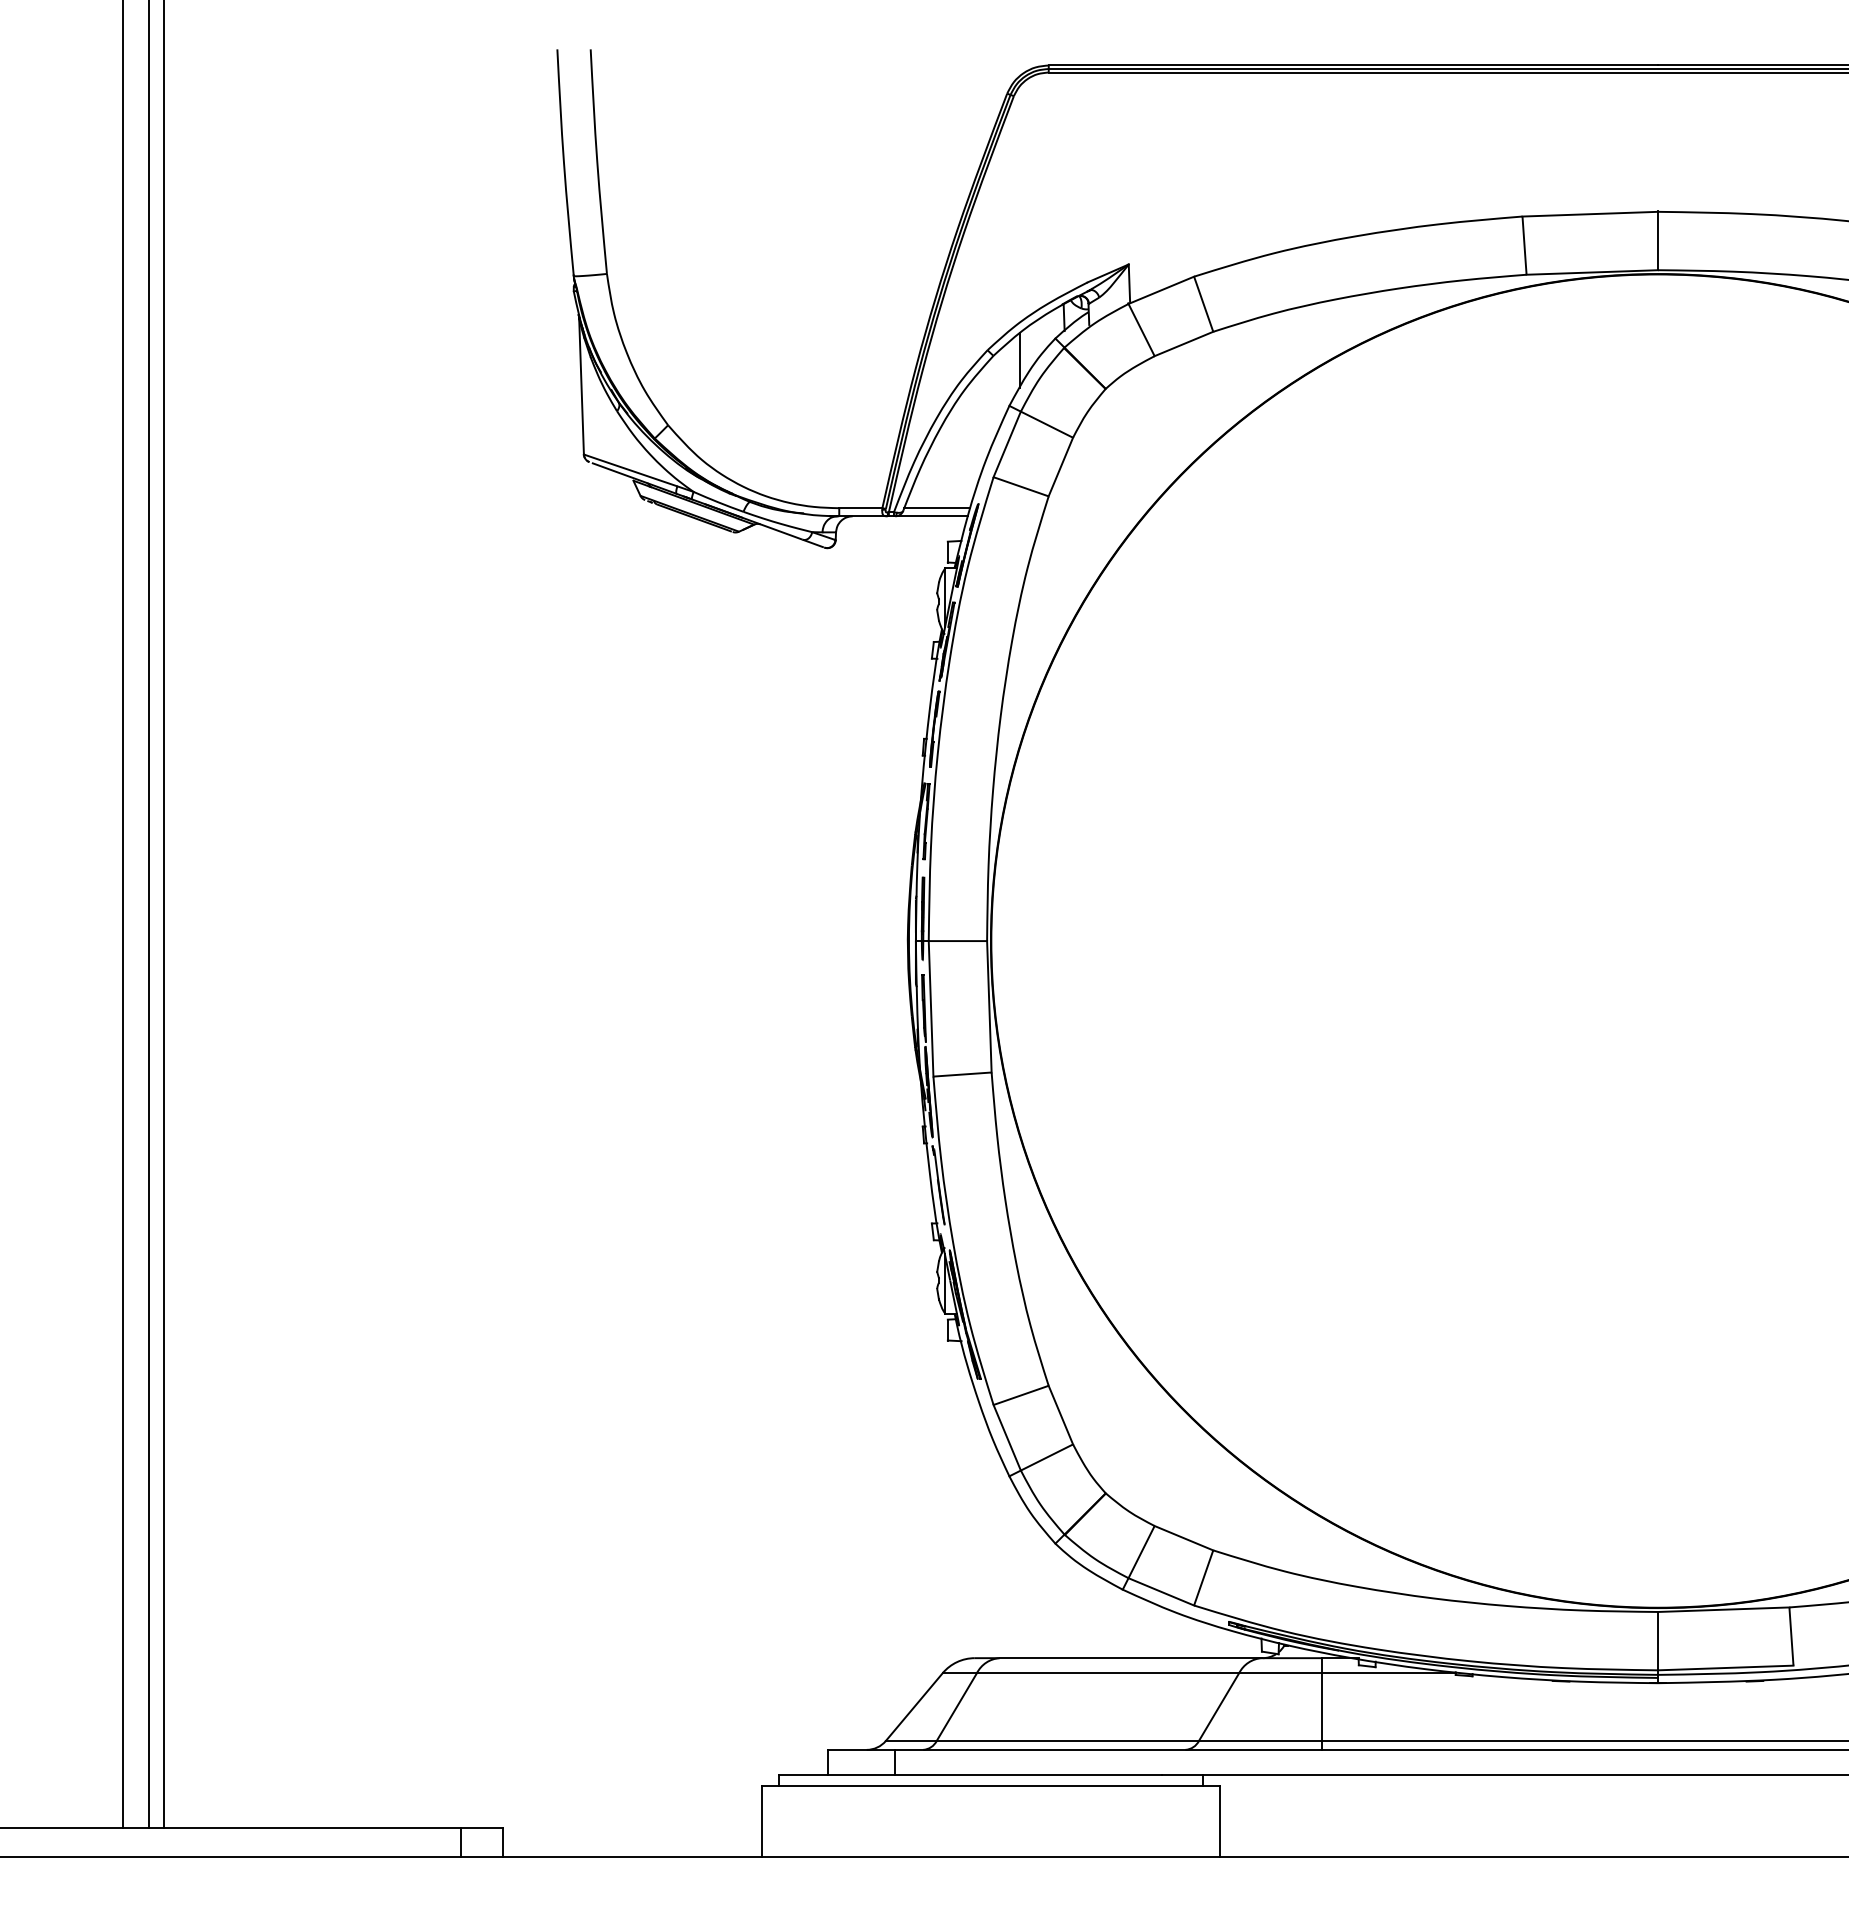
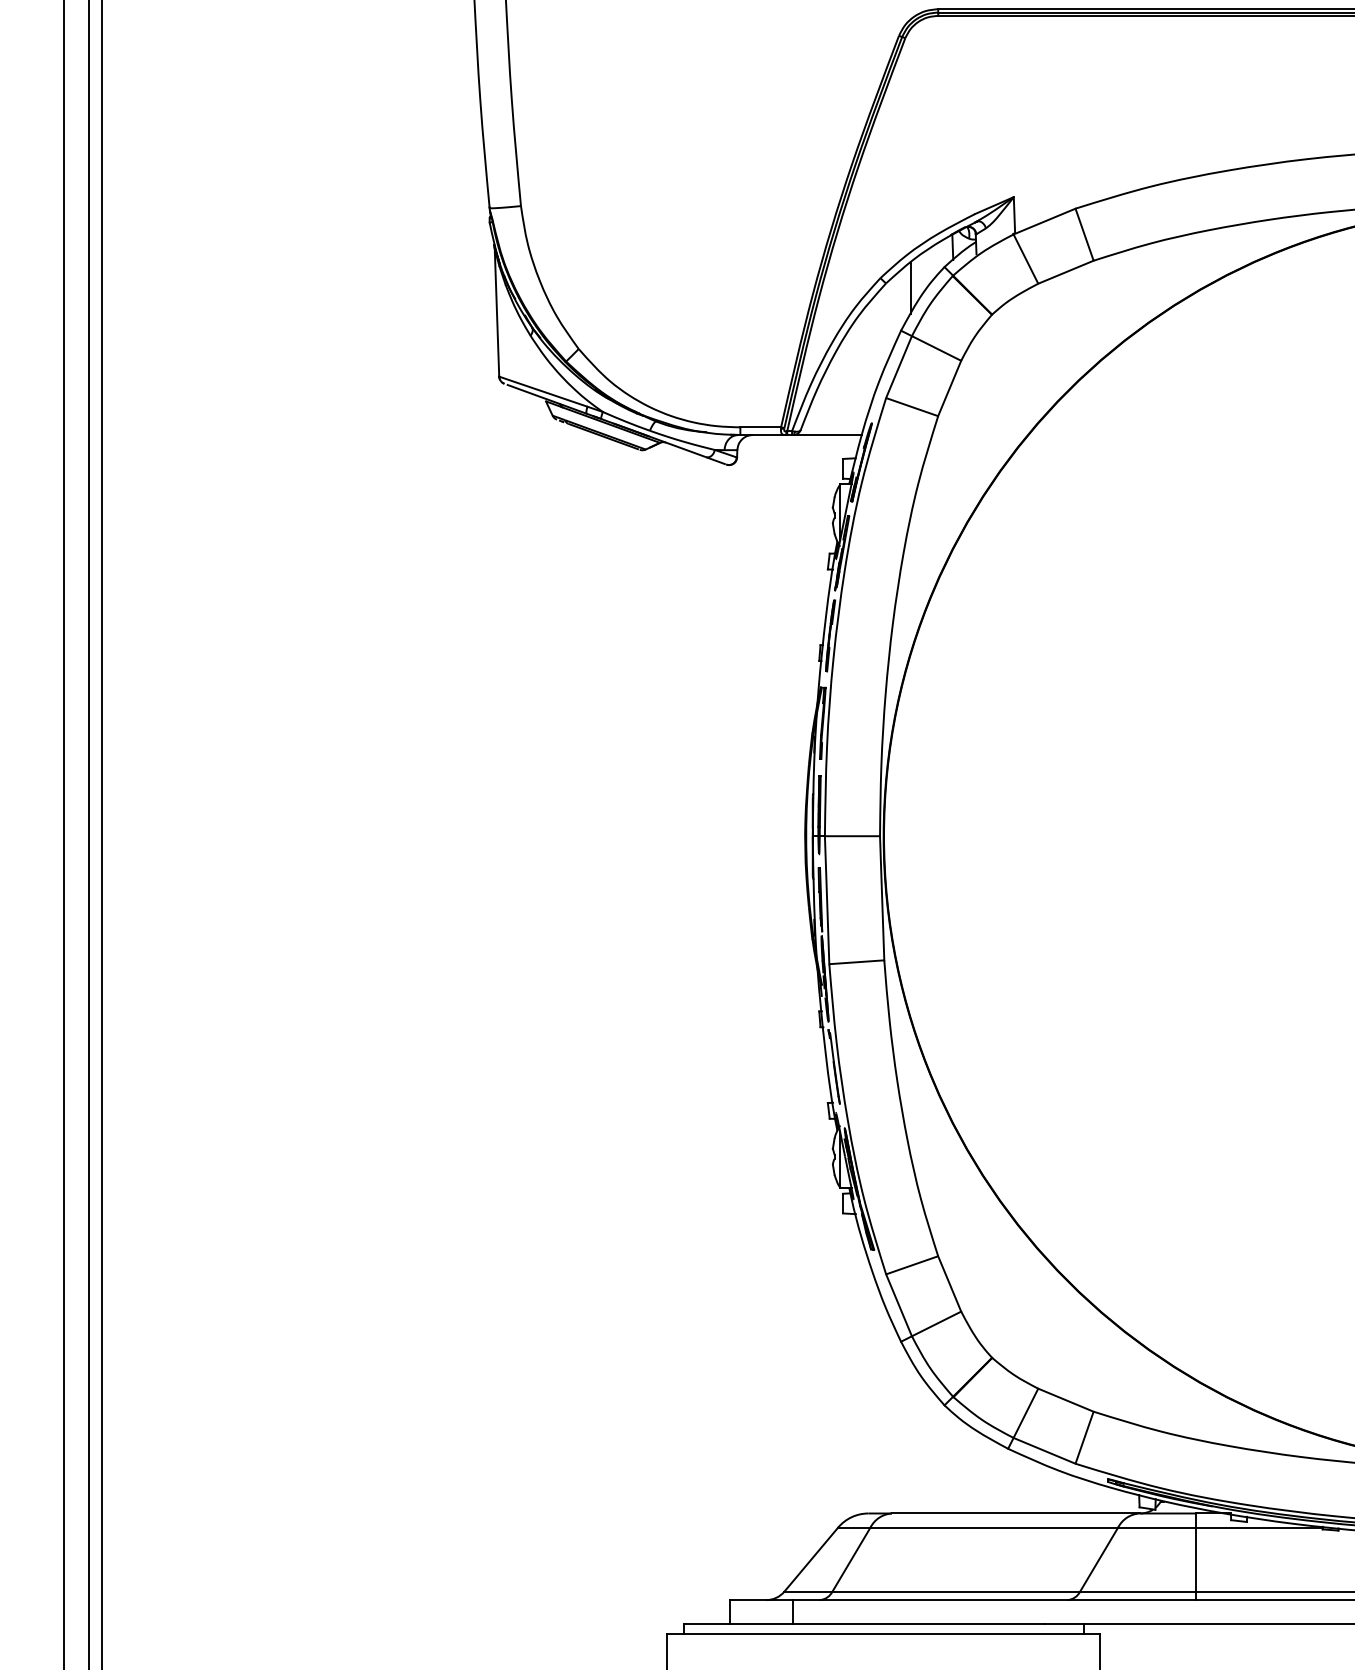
line: (937, 508) -> (833, 427), removed

